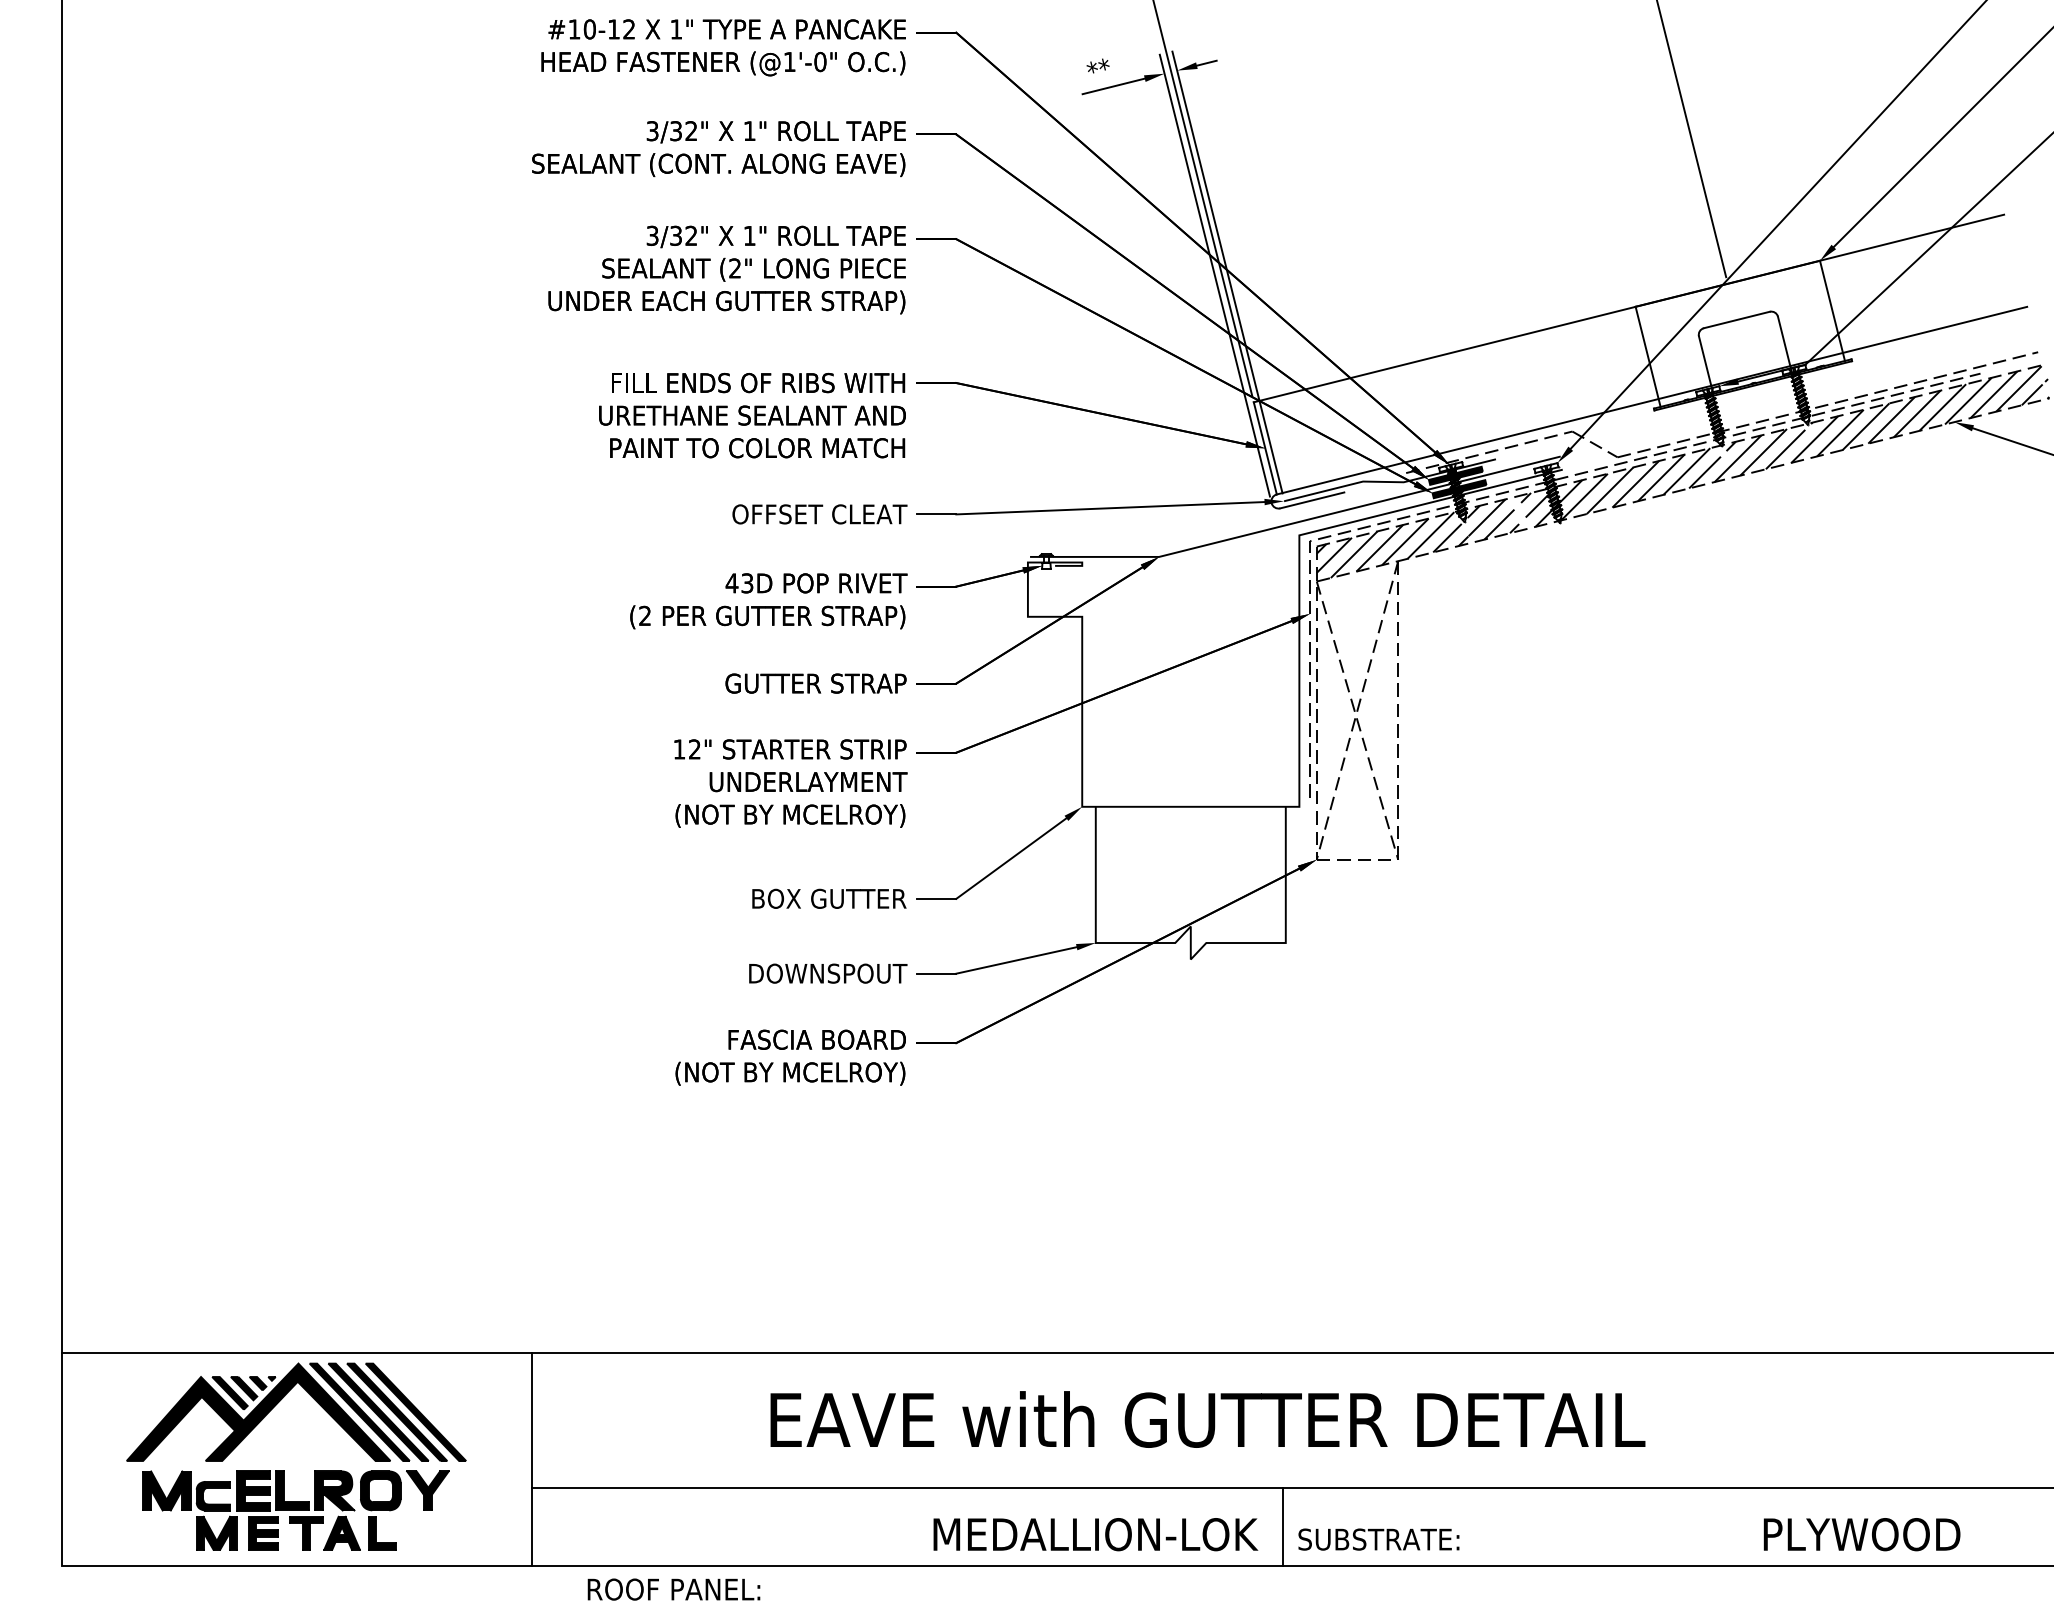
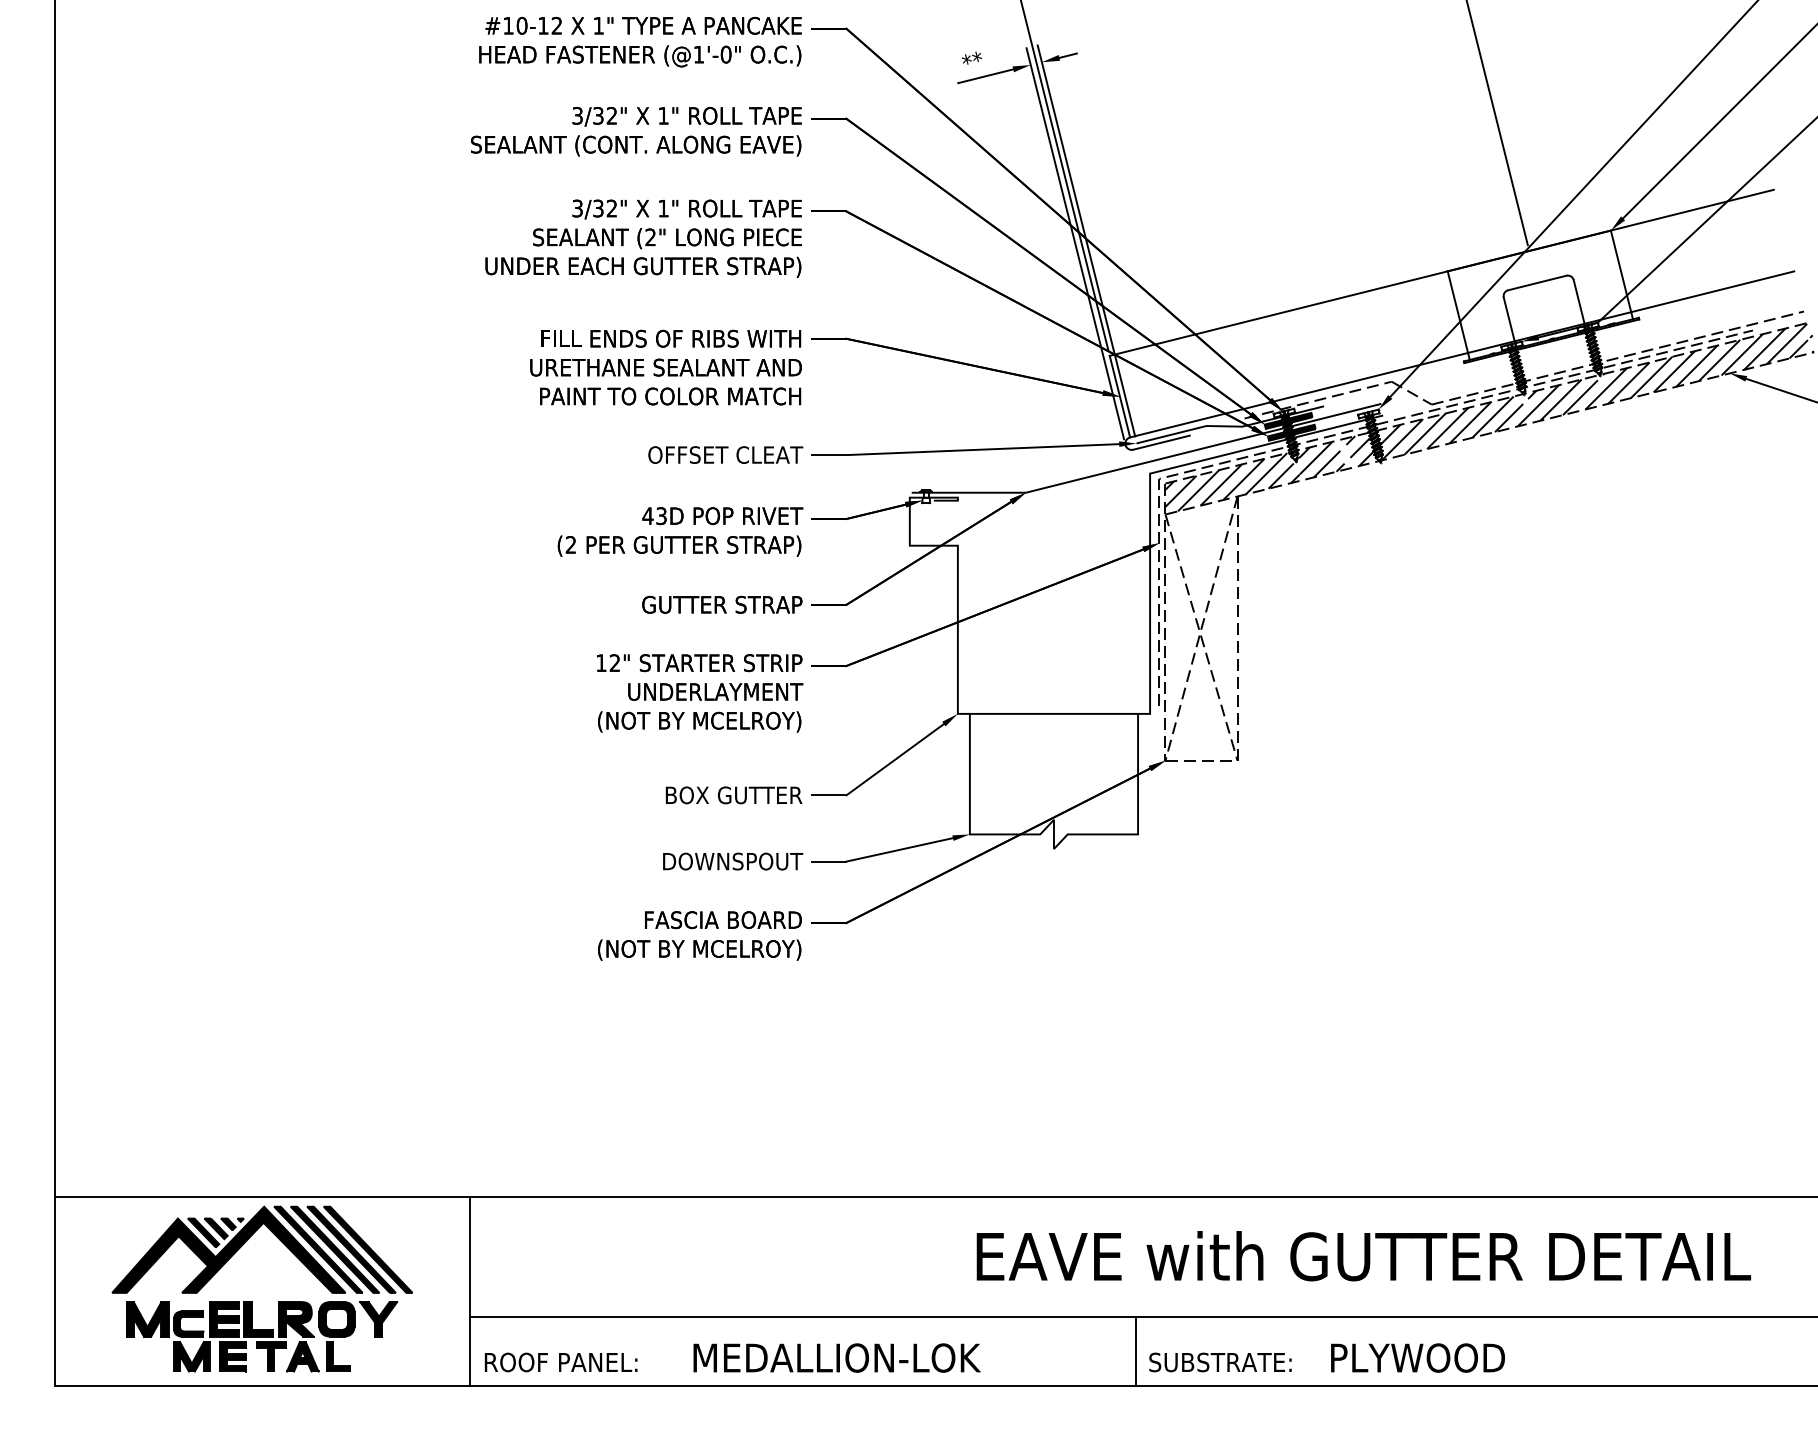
text: (1207, 1419) -> (1363, 1256), moved
text: (1095, 1534) -> (836, 1357), moved
text: (1861, 1534) -> (1417, 1357), moved
text: (673, 1589) -> (560, 1362), moved

